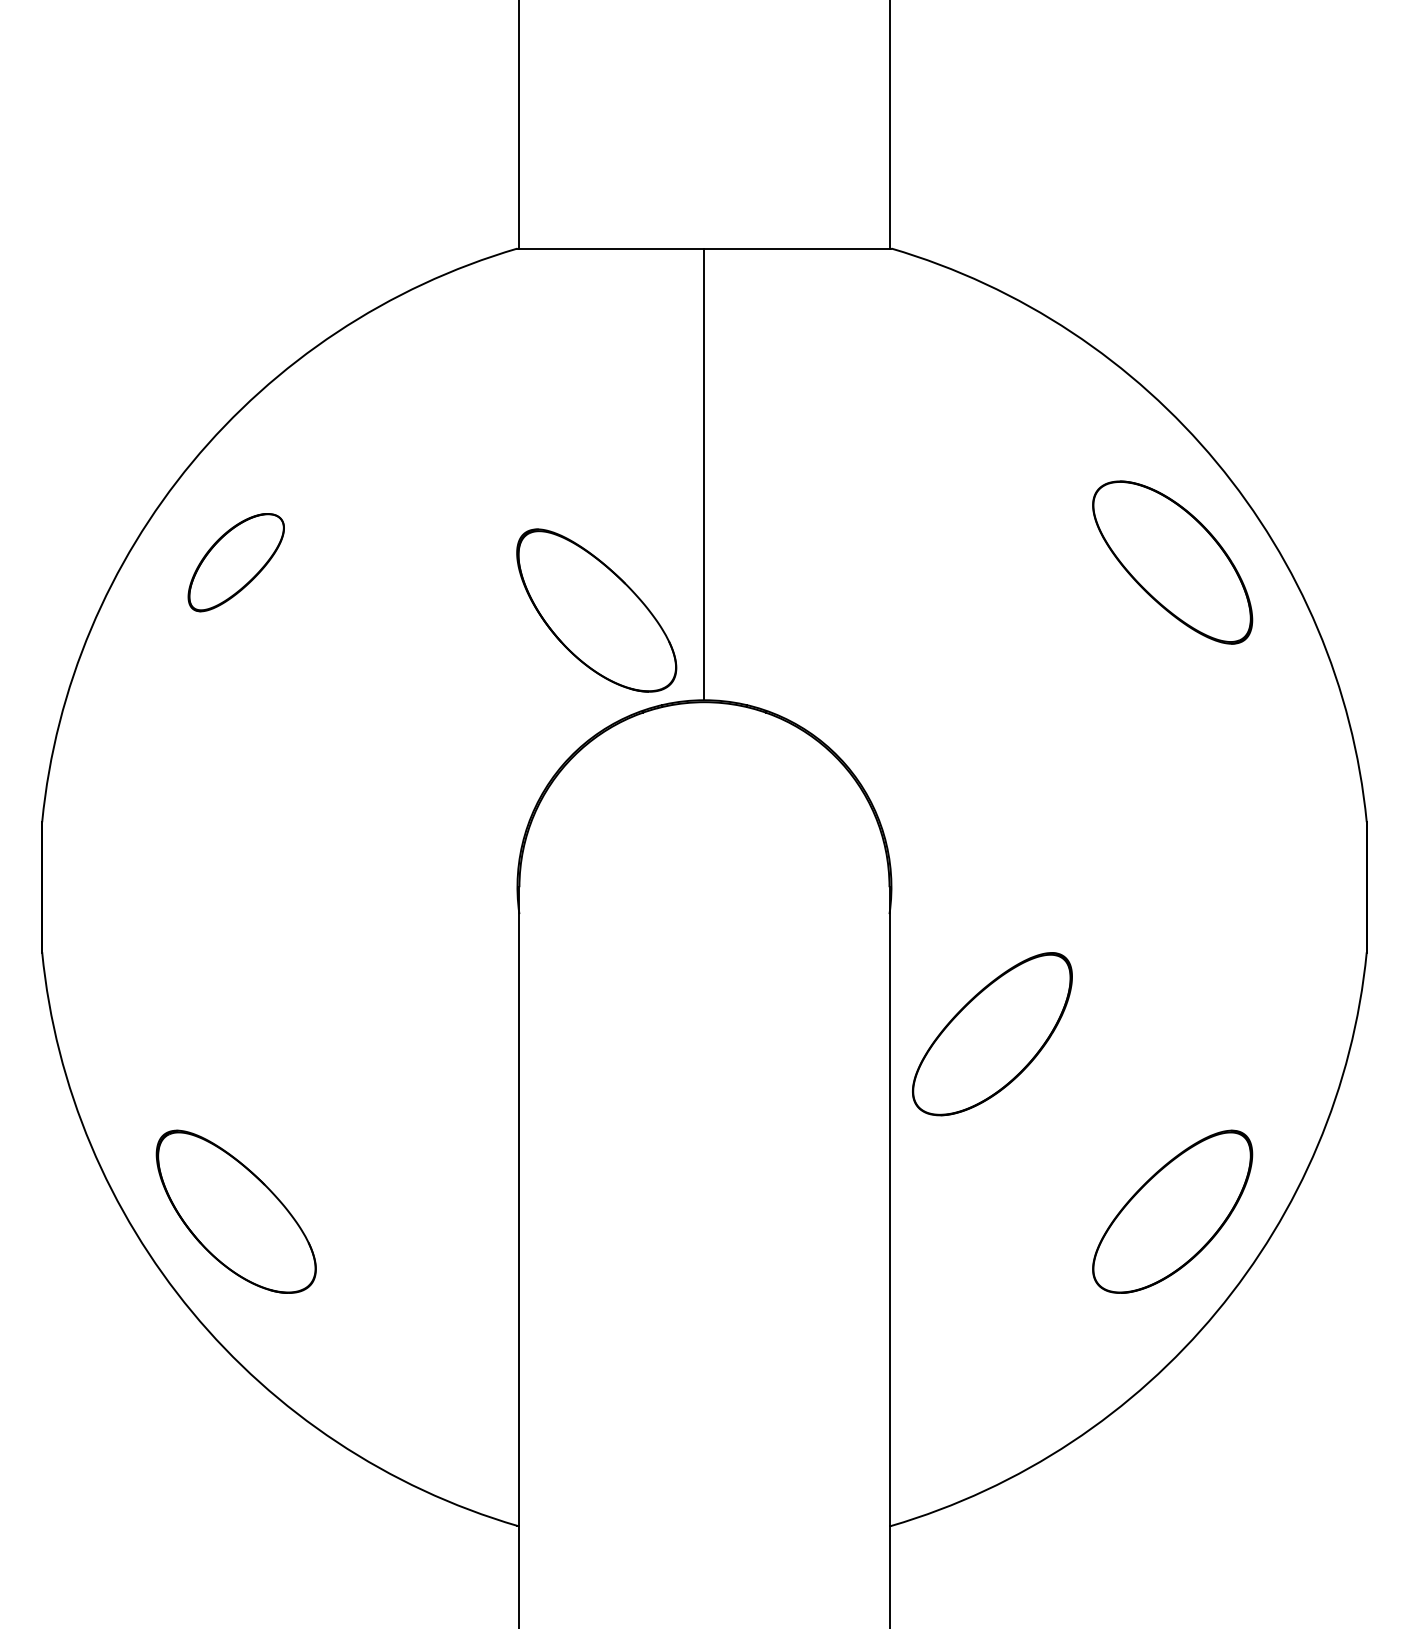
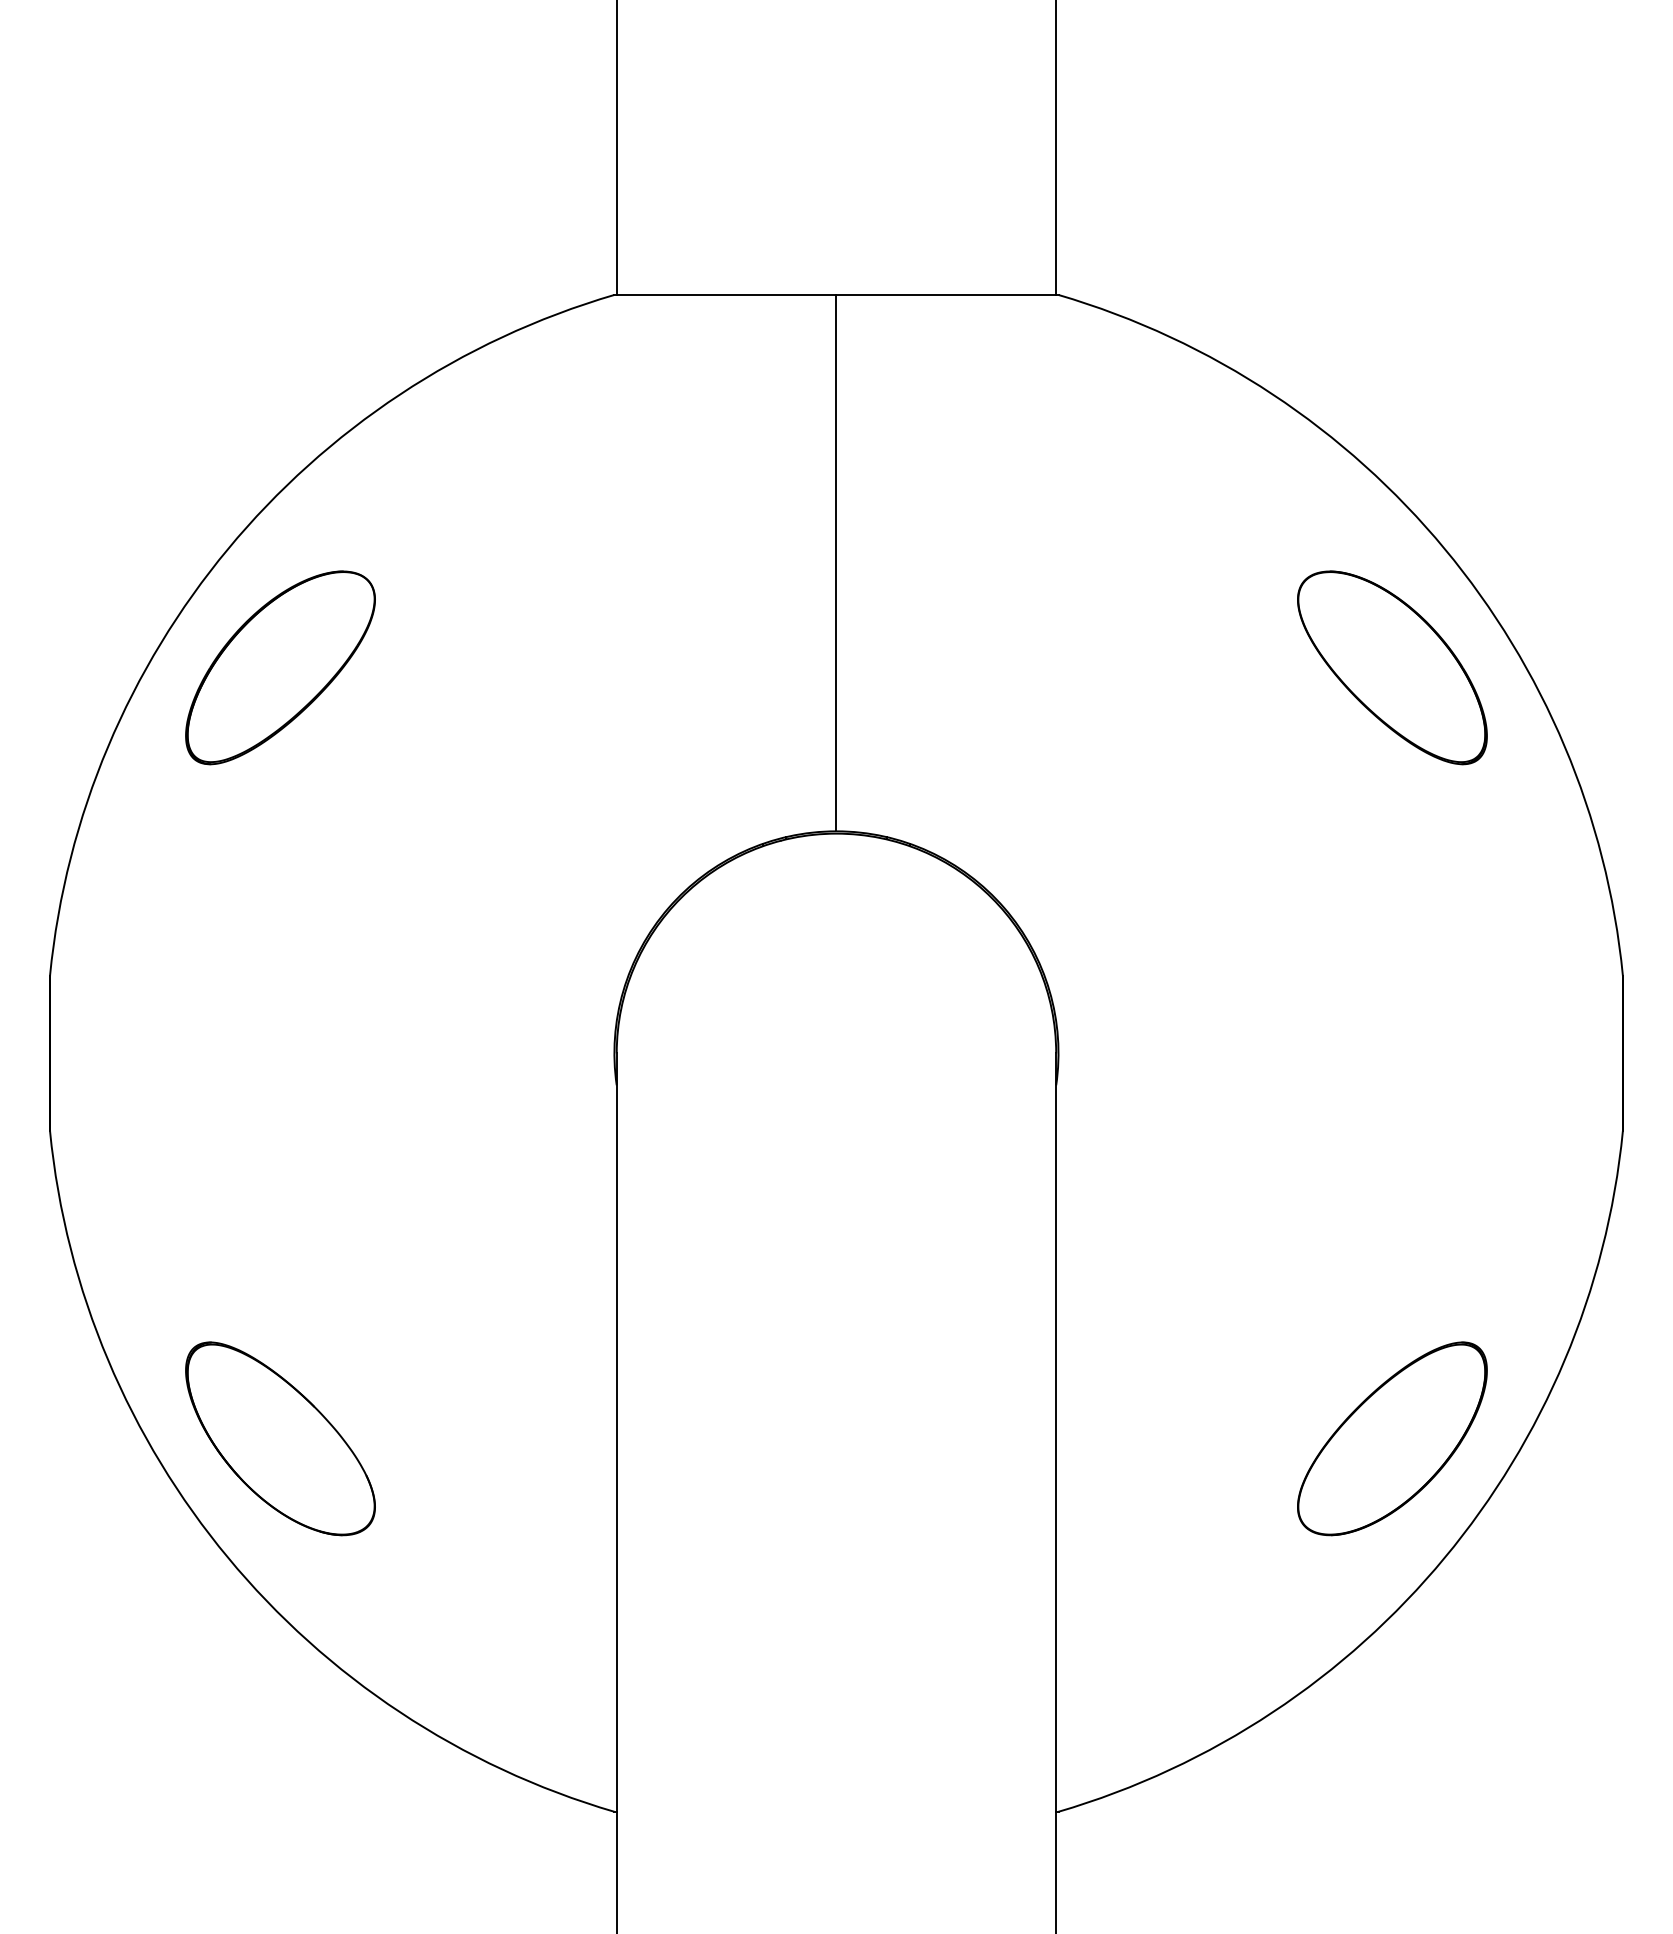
part: (236, 562) -> (280, 667), size x1.67
part: (596, 610) -> (708, 724), removed
part: (992, 1033) -> (1178, 1227), removed

